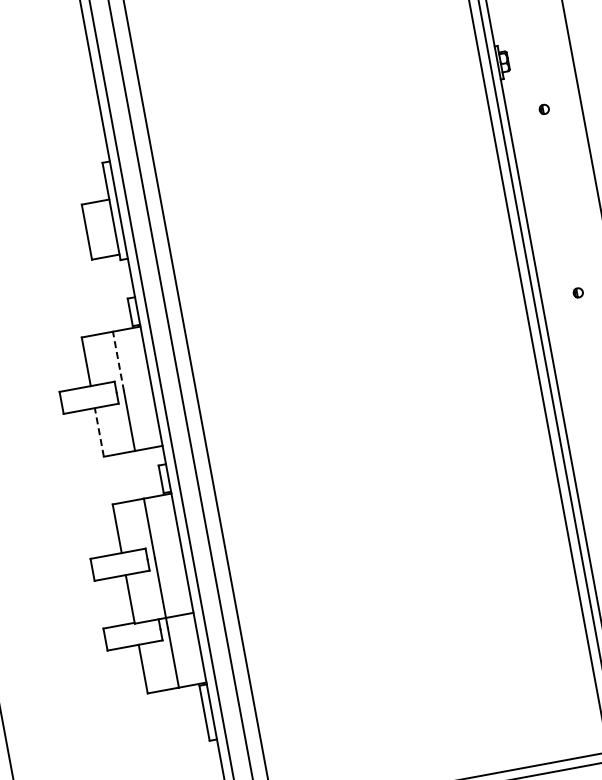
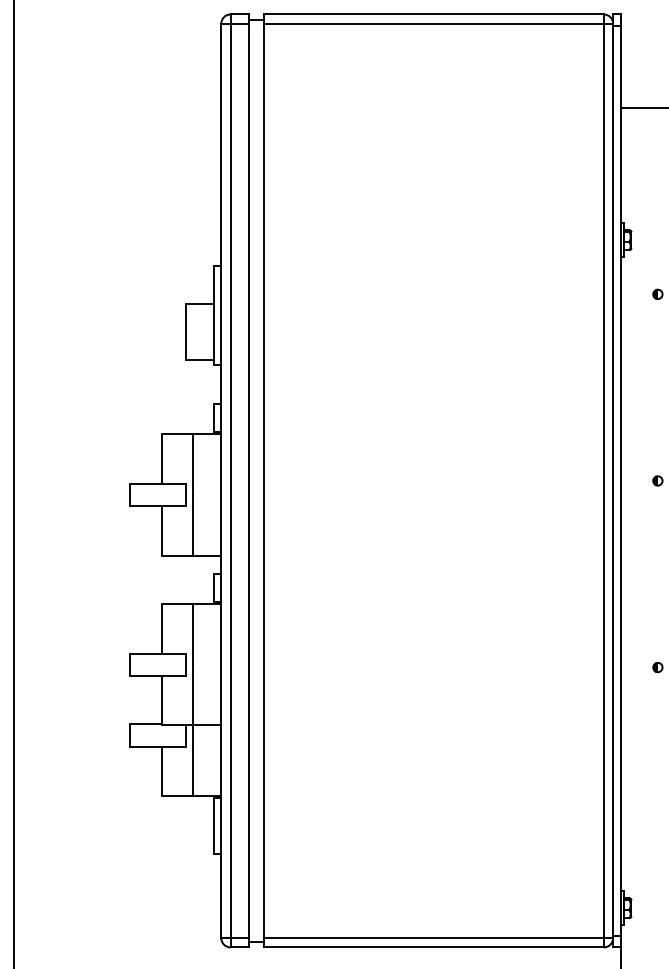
line: (118, 361) -> (193, 464), dashed -> solid
line: (99, 432) -> (161, 530), dashed -> solid

